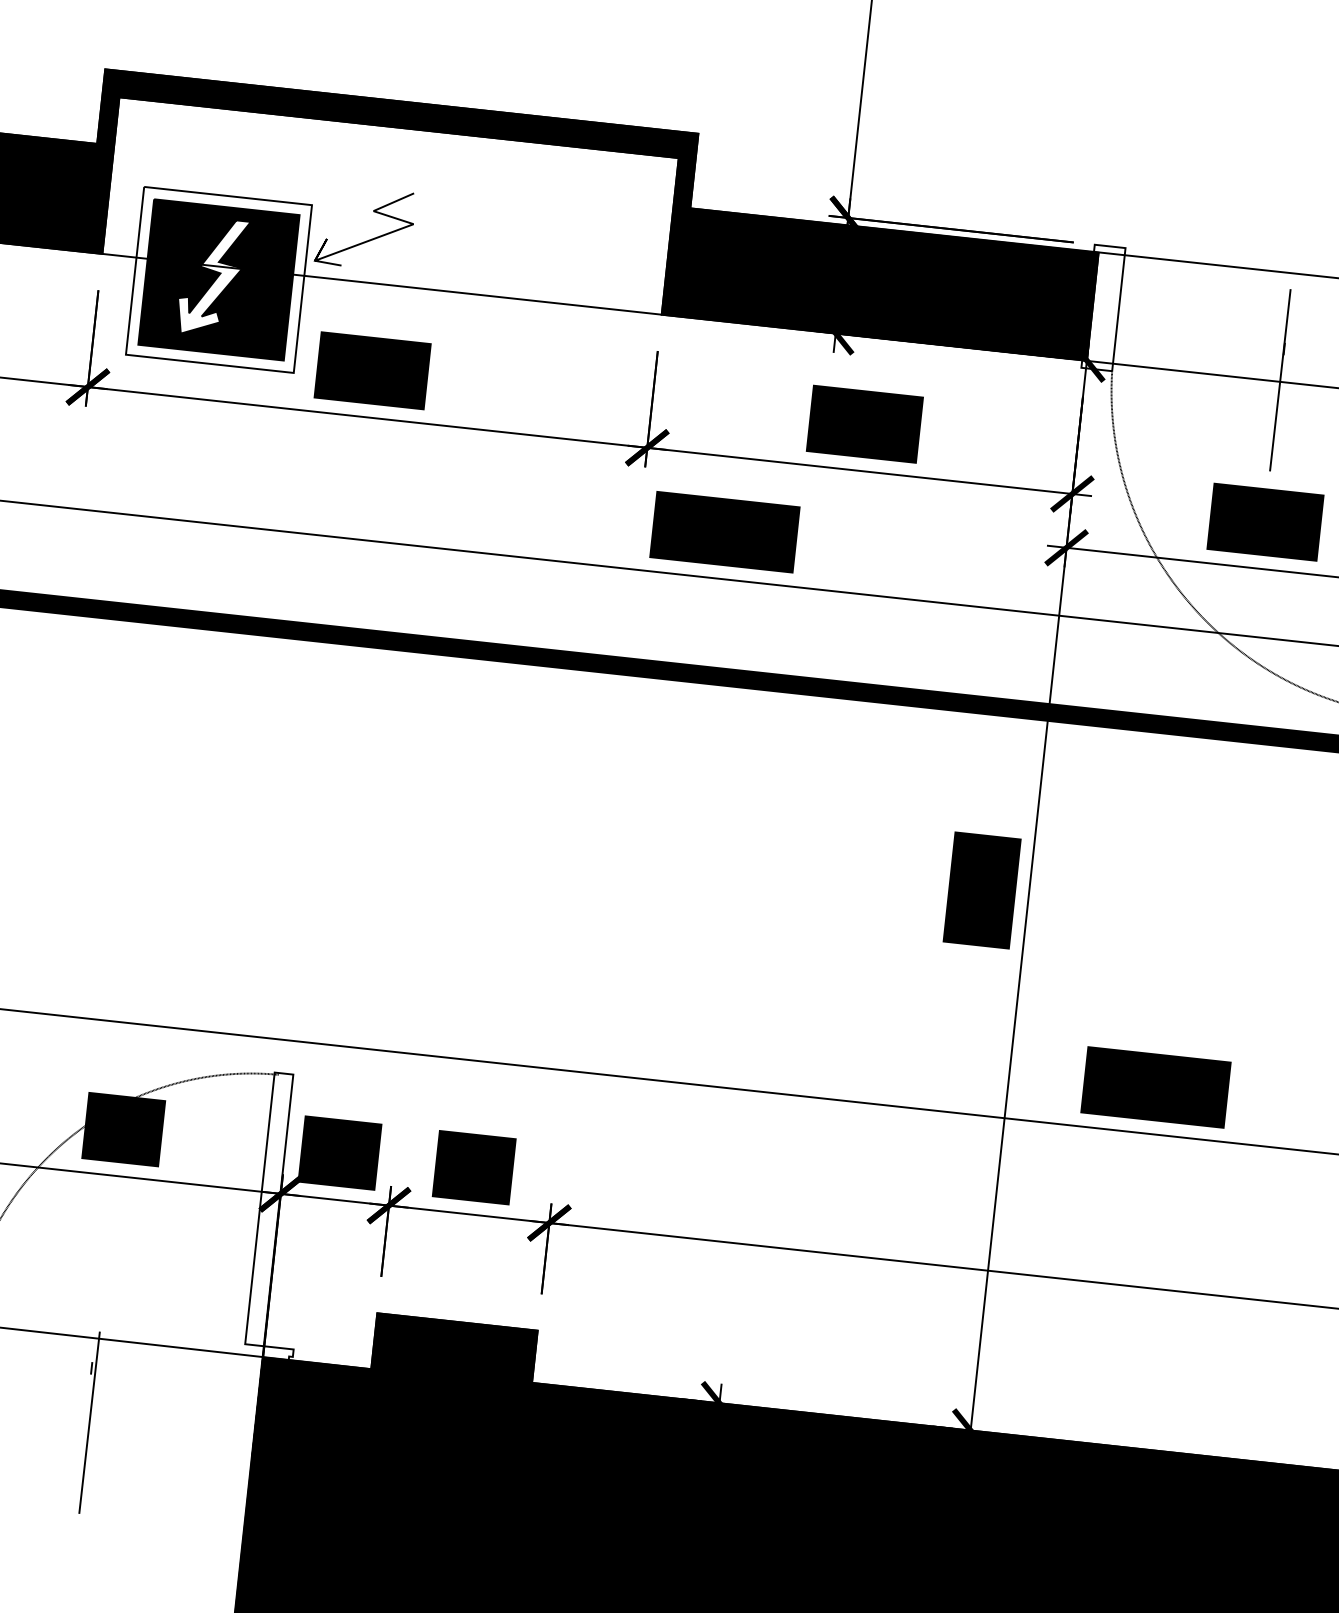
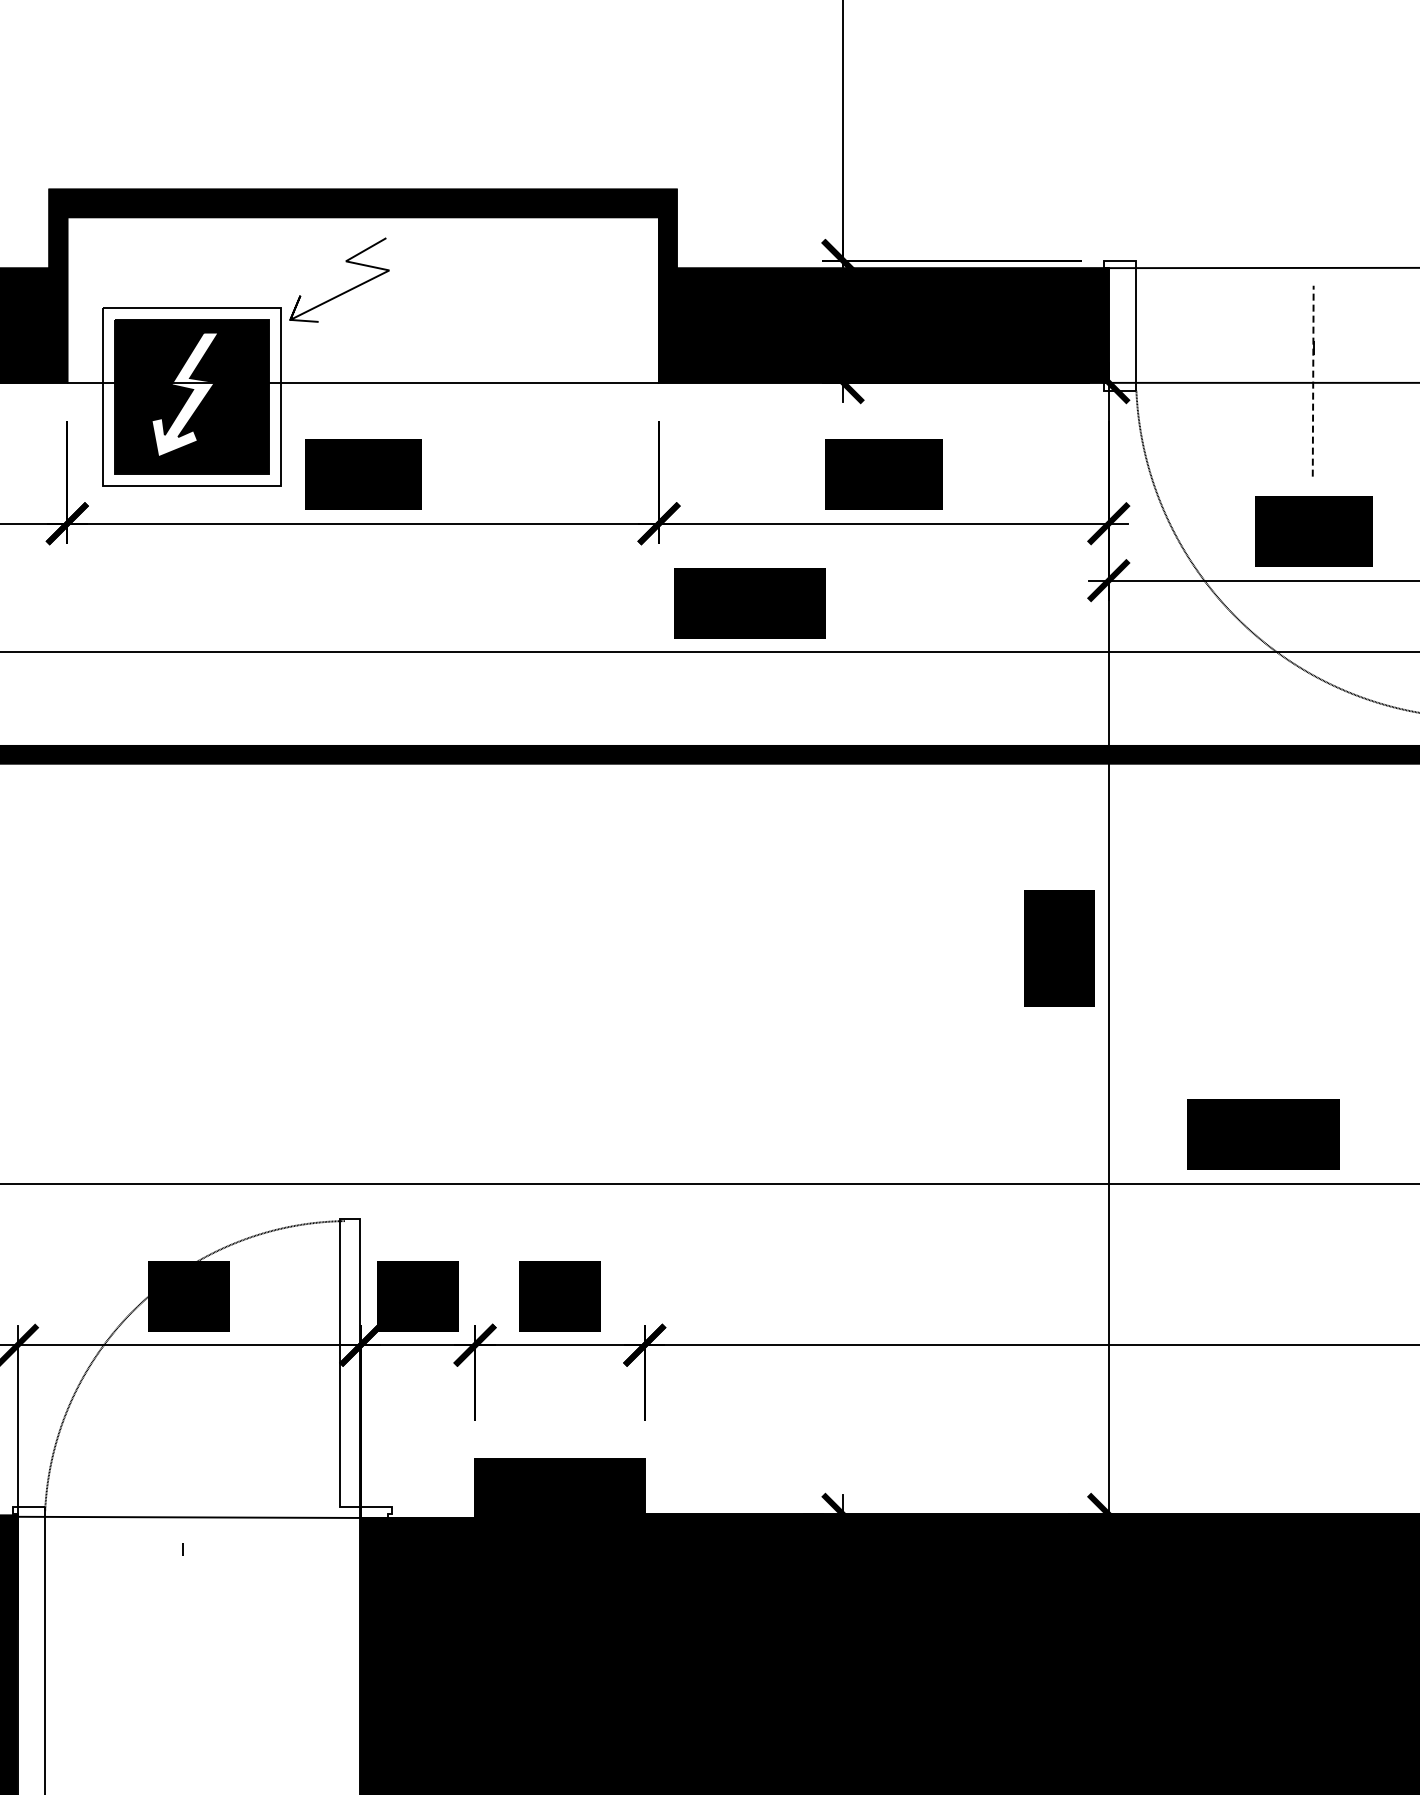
curve: (369, 239) -> (344, 291), moved
line: (1280, 379) -> (1313, 380), solid -> dashed
line: (89, 1421) -> (186, 1605), removed

